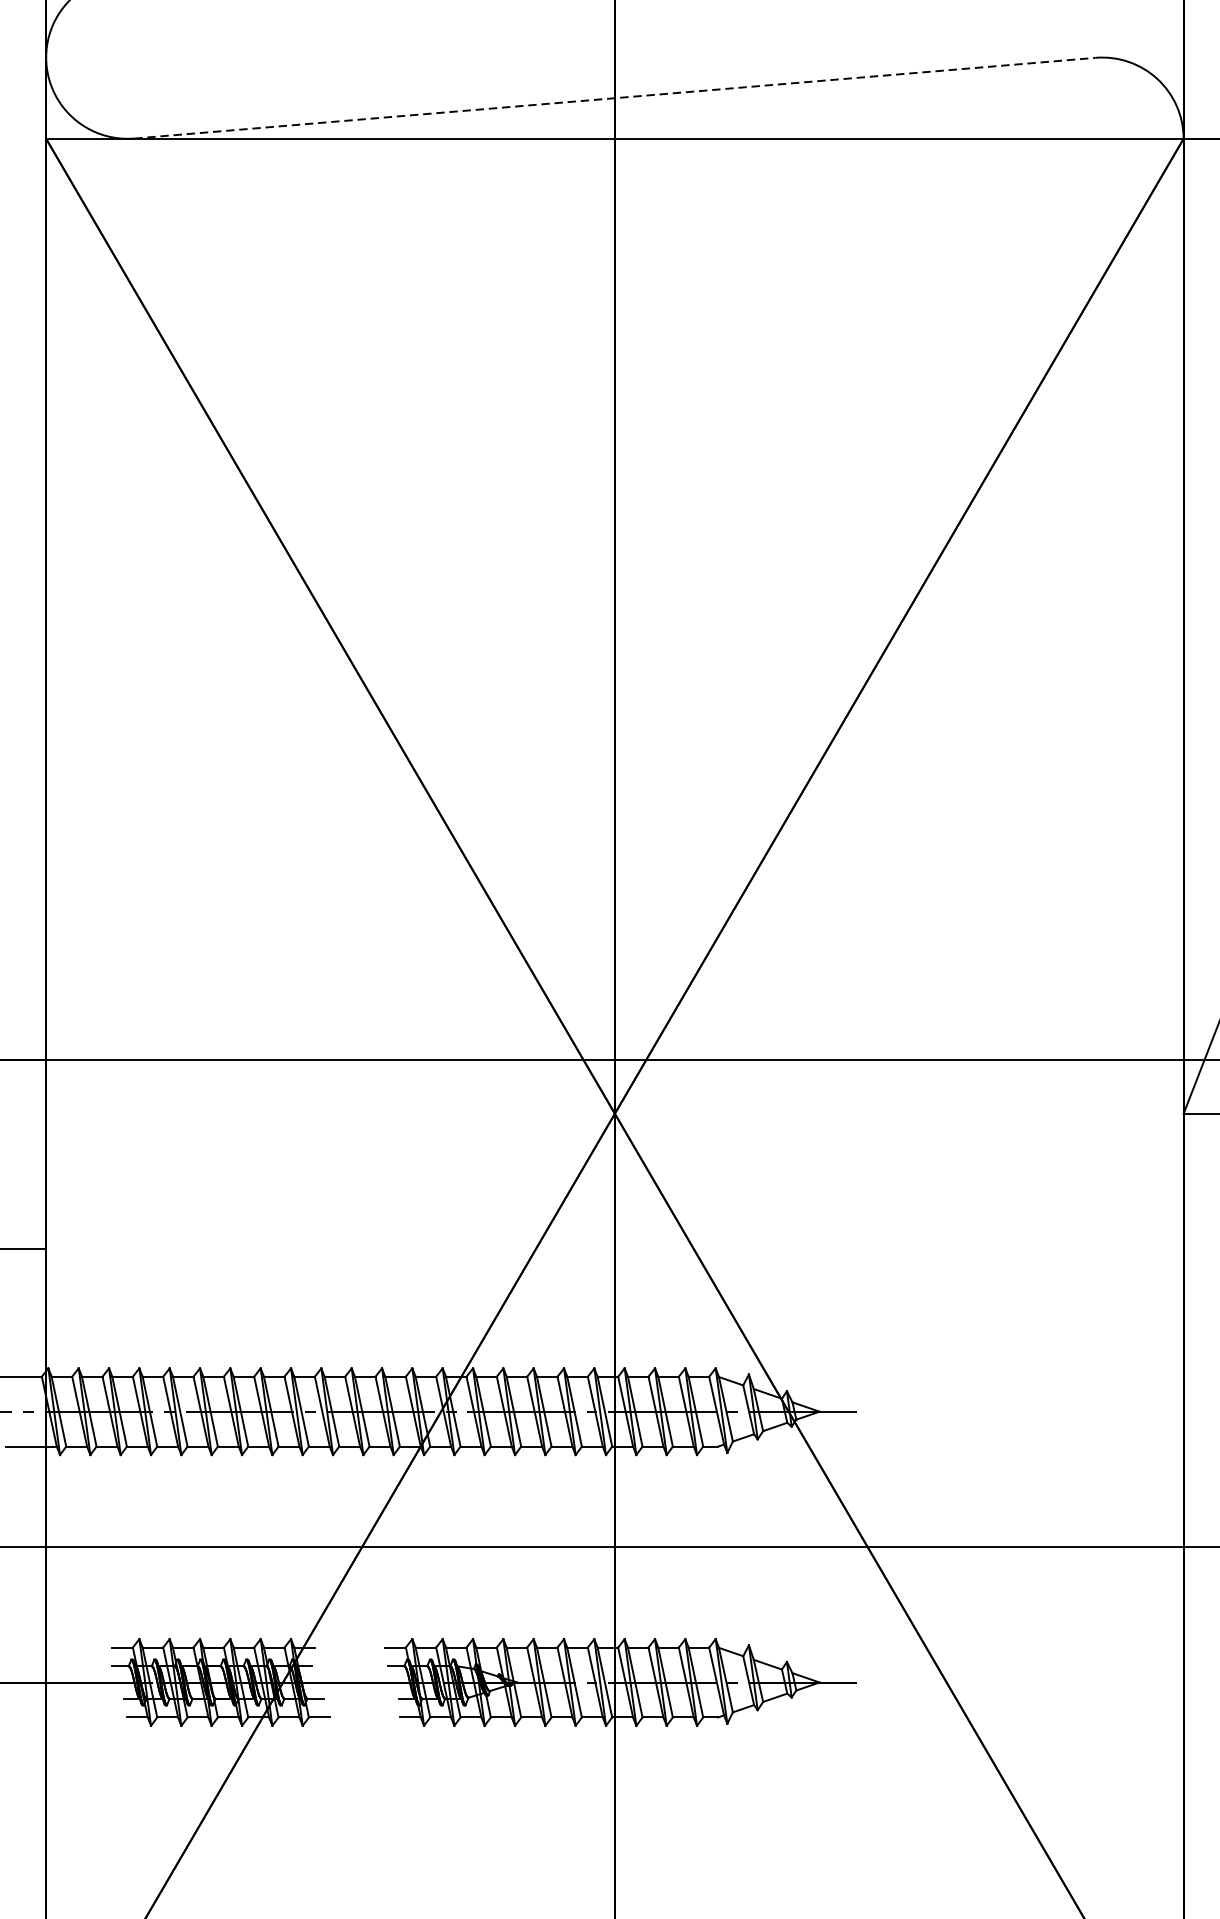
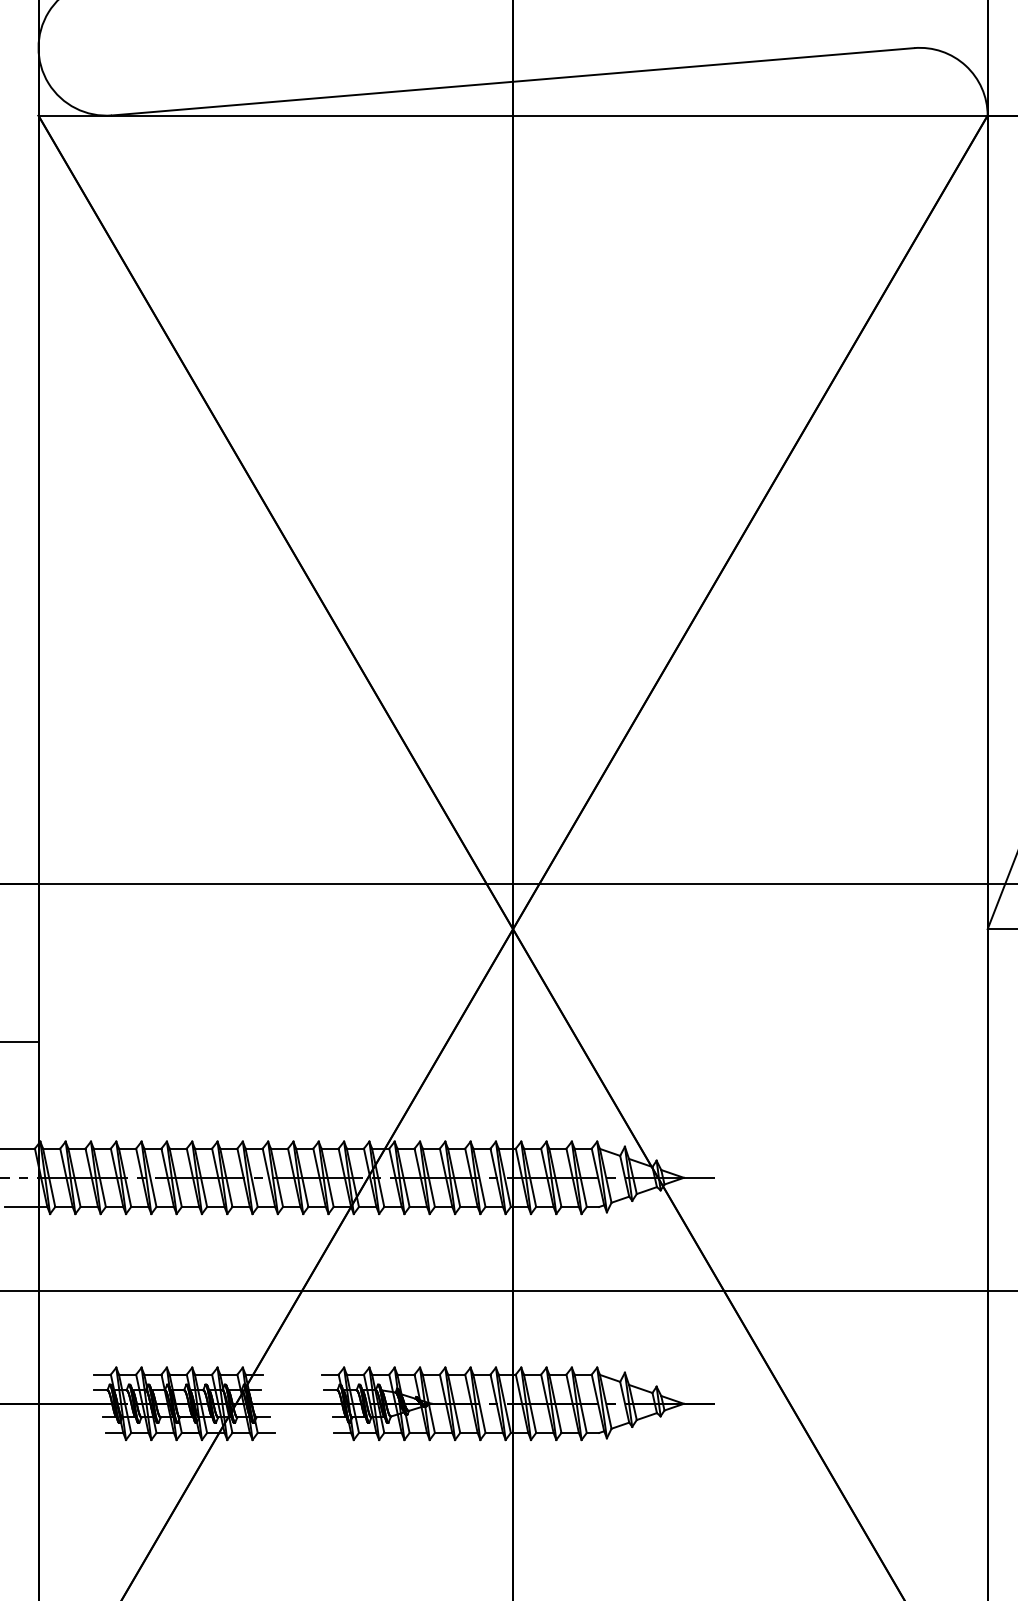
line: (615, 97) -> (513, 81), dashed -> solid

